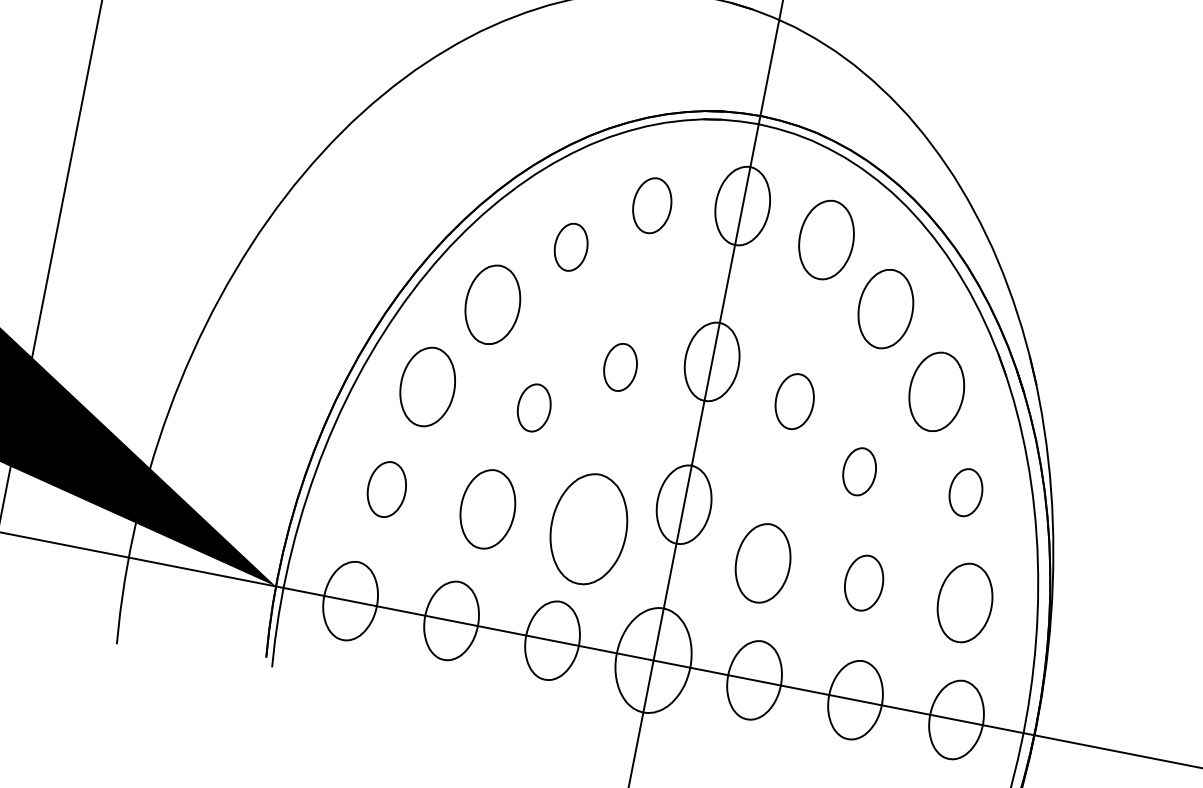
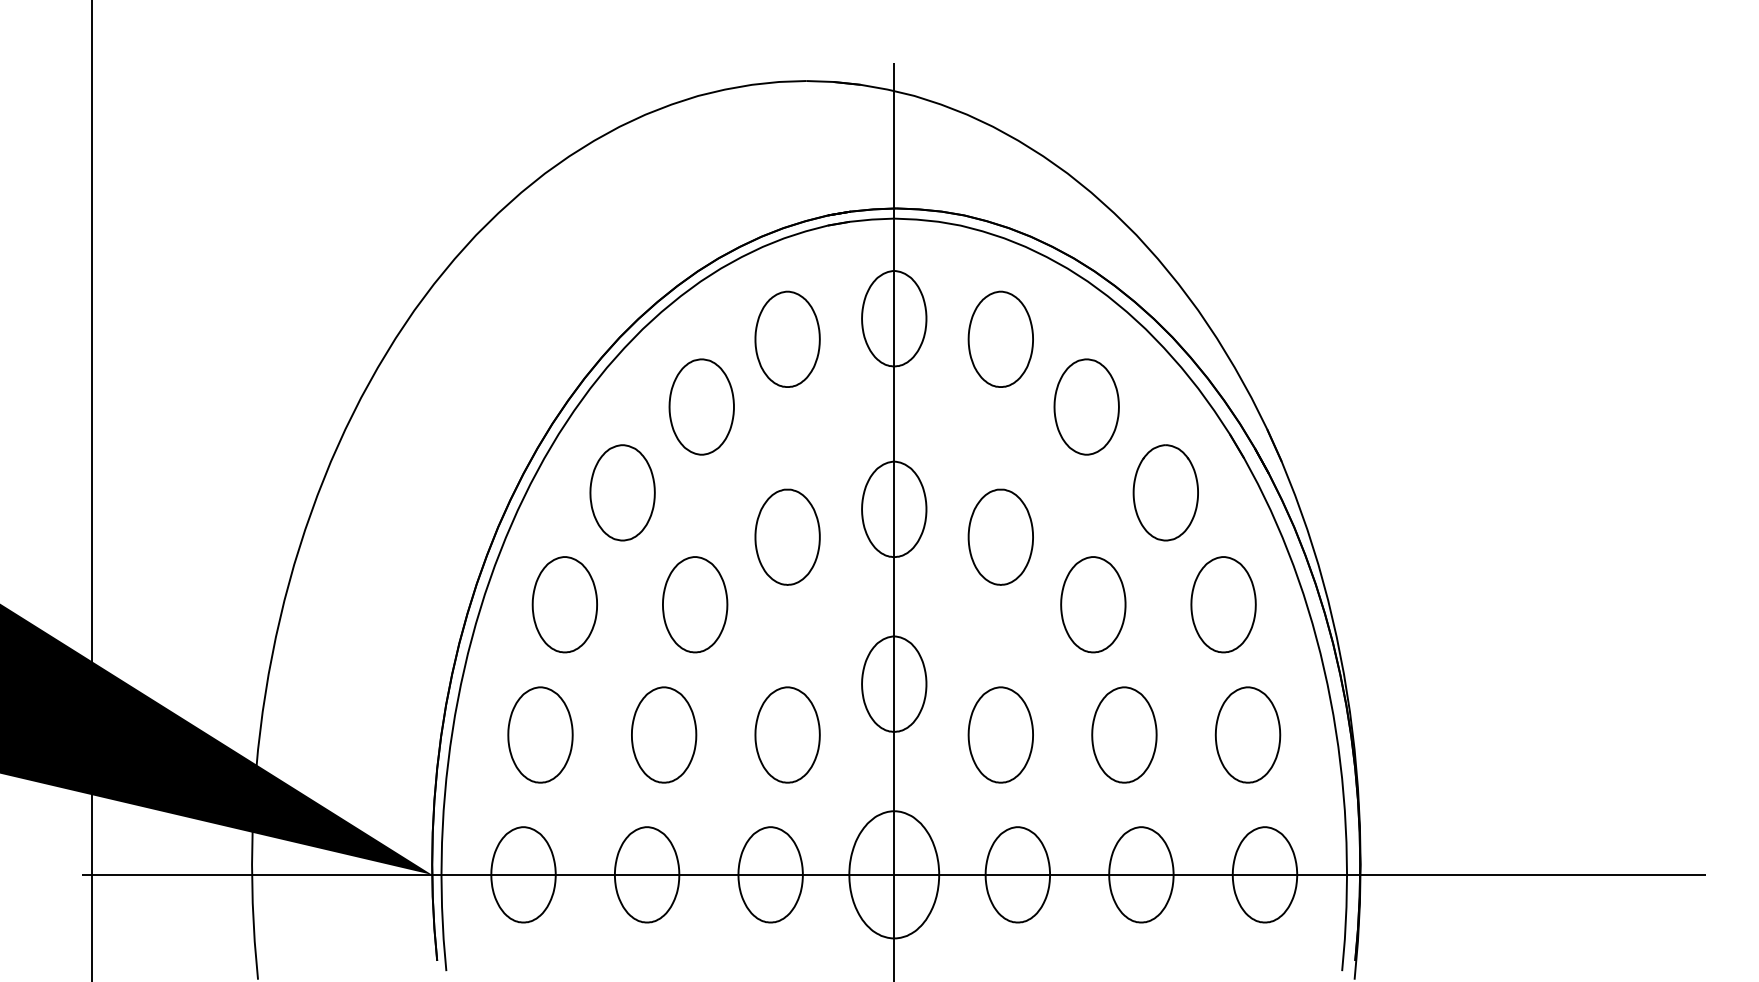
part: (652, 205) -> (787, 338), size x1.43
part: (571, 246) -> (701, 406), size x1.67
part: (620, 366) -> (787, 536), size x1.67
part: (794, 401) -> (1000, 536), size x1.43
part: (534, 407) -> (695, 604), size x1.67
part: (859, 471) -> (1093, 604), size x1.67
part: (386, 489) -> (540, 734), size x1.43
part: (965, 492) -> (1223, 604), size x1.67
part: (588, 528) -> (787, 734), size x0.71
part: (864, 582) -> (1124, 734), size x1.43

